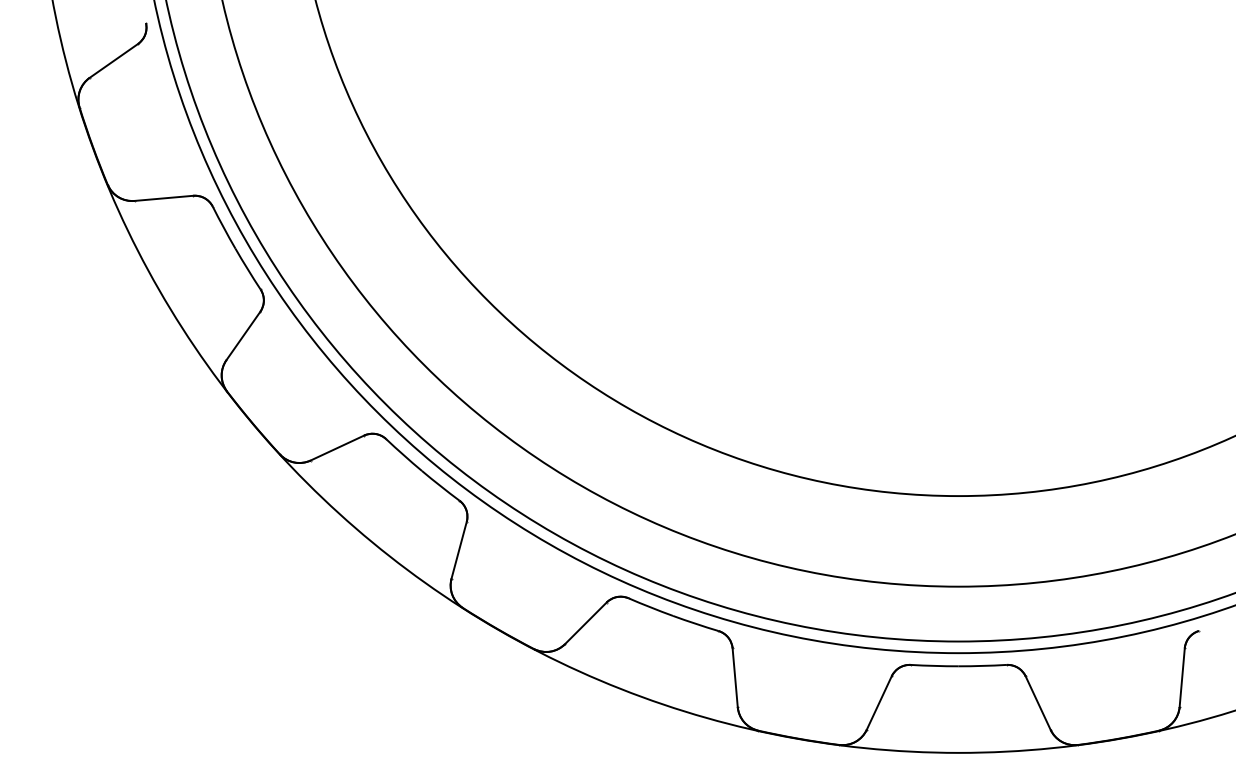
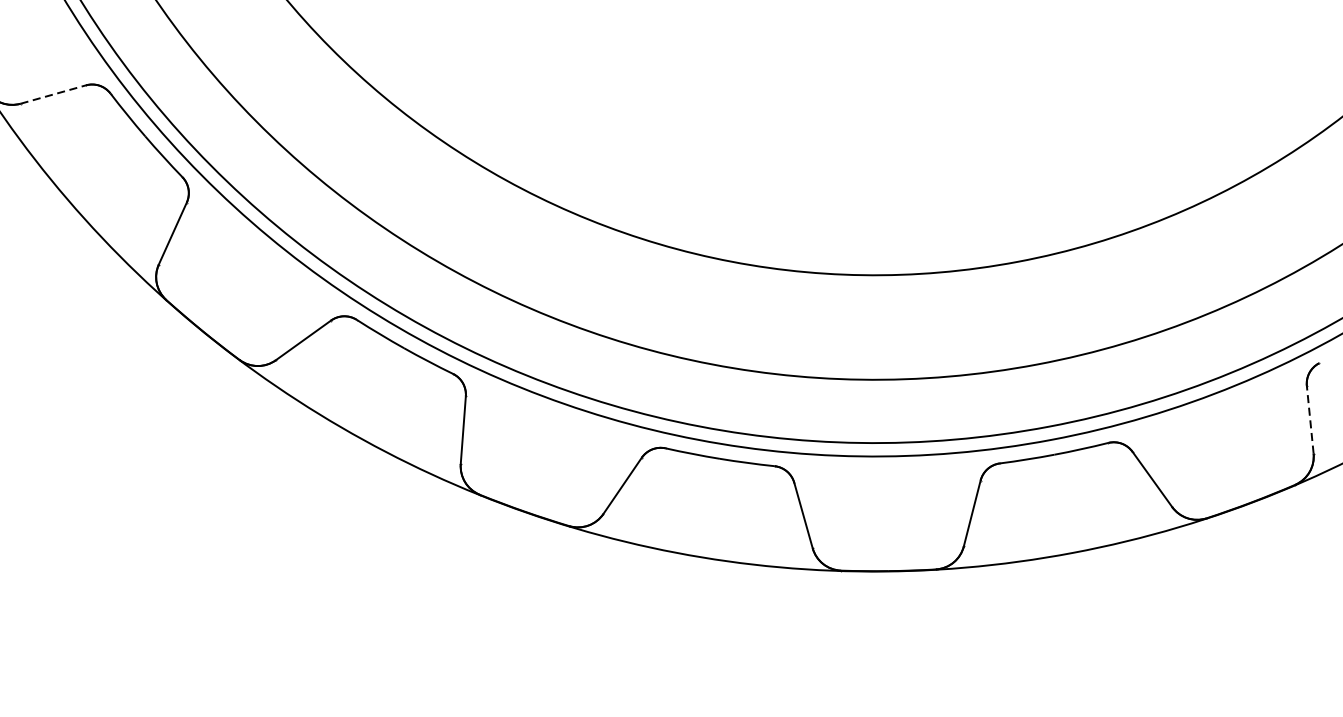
line: (164, 198) -> (53, 94), solid -> dashed
line: (1182, 677) -> (1310, 419), solid -> dashed

